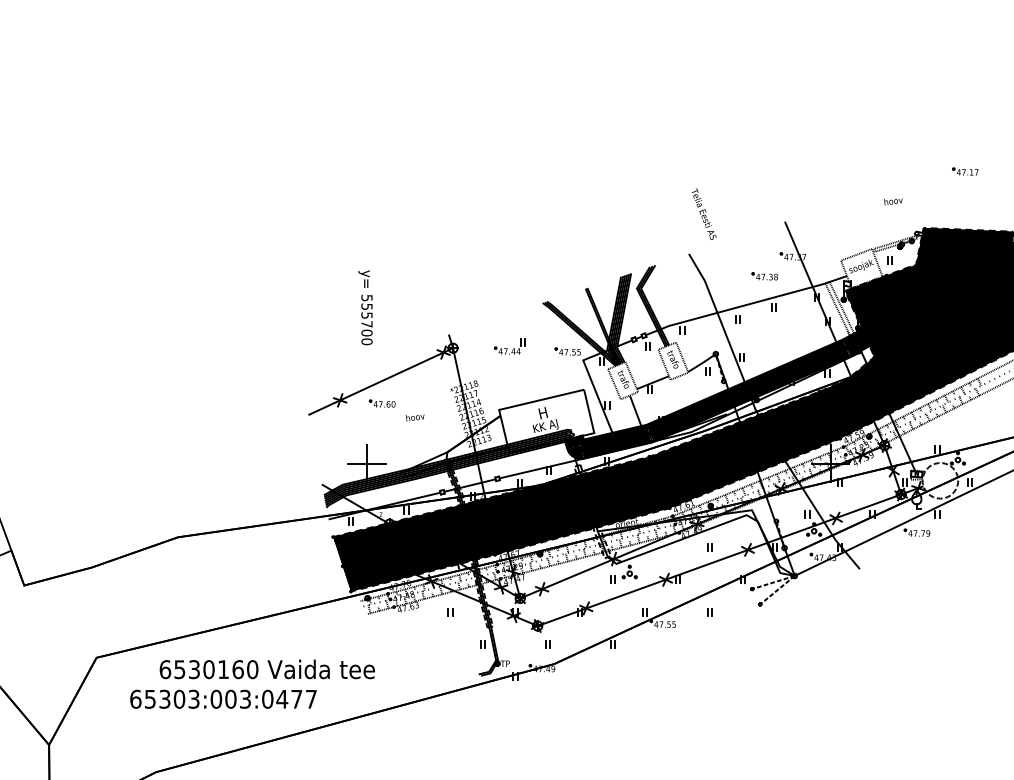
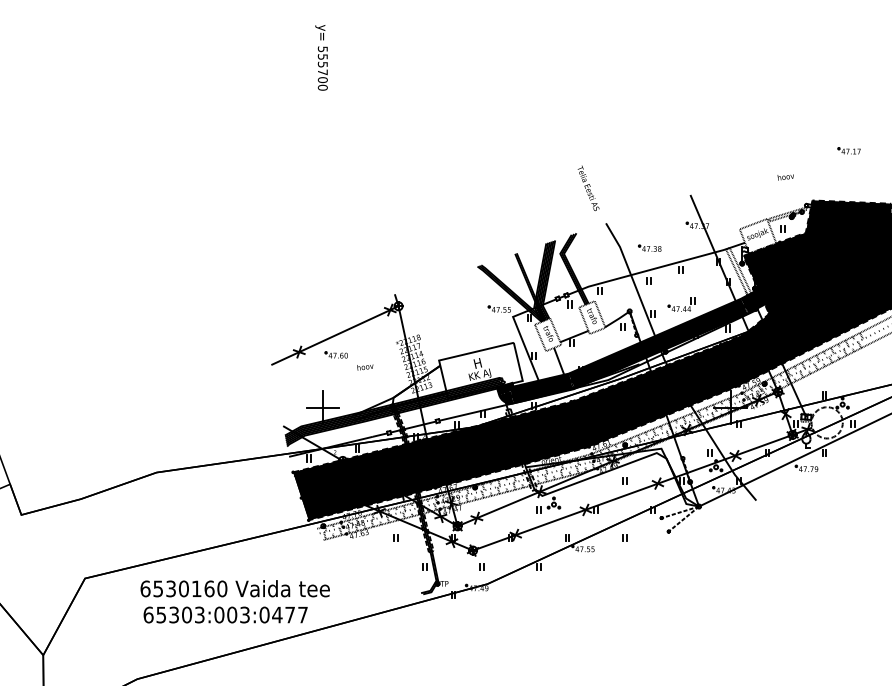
text: (703, 213) -> (588, 187), moved
part: (764, 276) -> (649, 248), moved
text: (365, 307) -> (321, 57), moved
part: (509, 346) -> (681, 304), moved
text: (223, 698) -> (225, 614), moved

